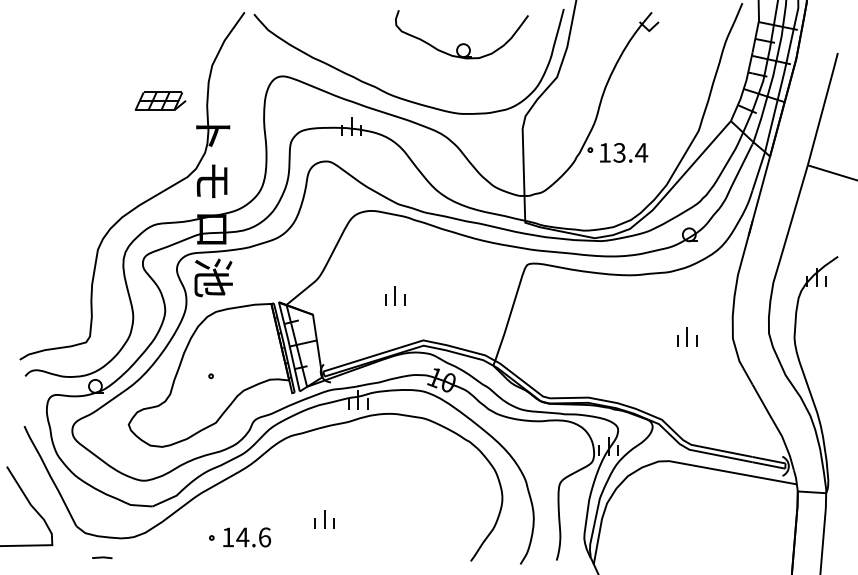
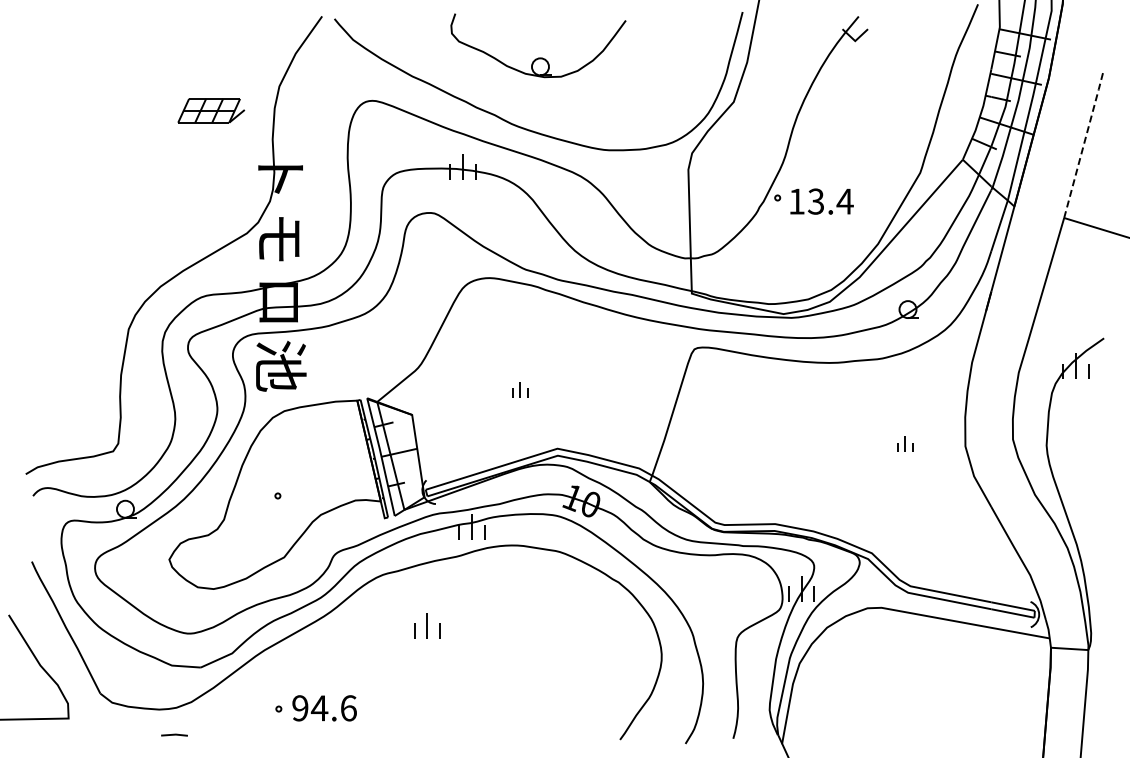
part: (462, 43) -> (538, 57), moved
part: (160, 101) -> (211, 110), moved
line: (823, 108) -> (1084, 143), solid -> dashed
part: (395, 295) -> (520, 389), size x0.6
part: (687, 336) -> (905, 443), size x0.6
part: (324, 519) -> (427, 625), moved
text: (228, 537) -> (300, 708), 14.6 -> 94.6
line: (102, 557) -> (174, 734), moved

